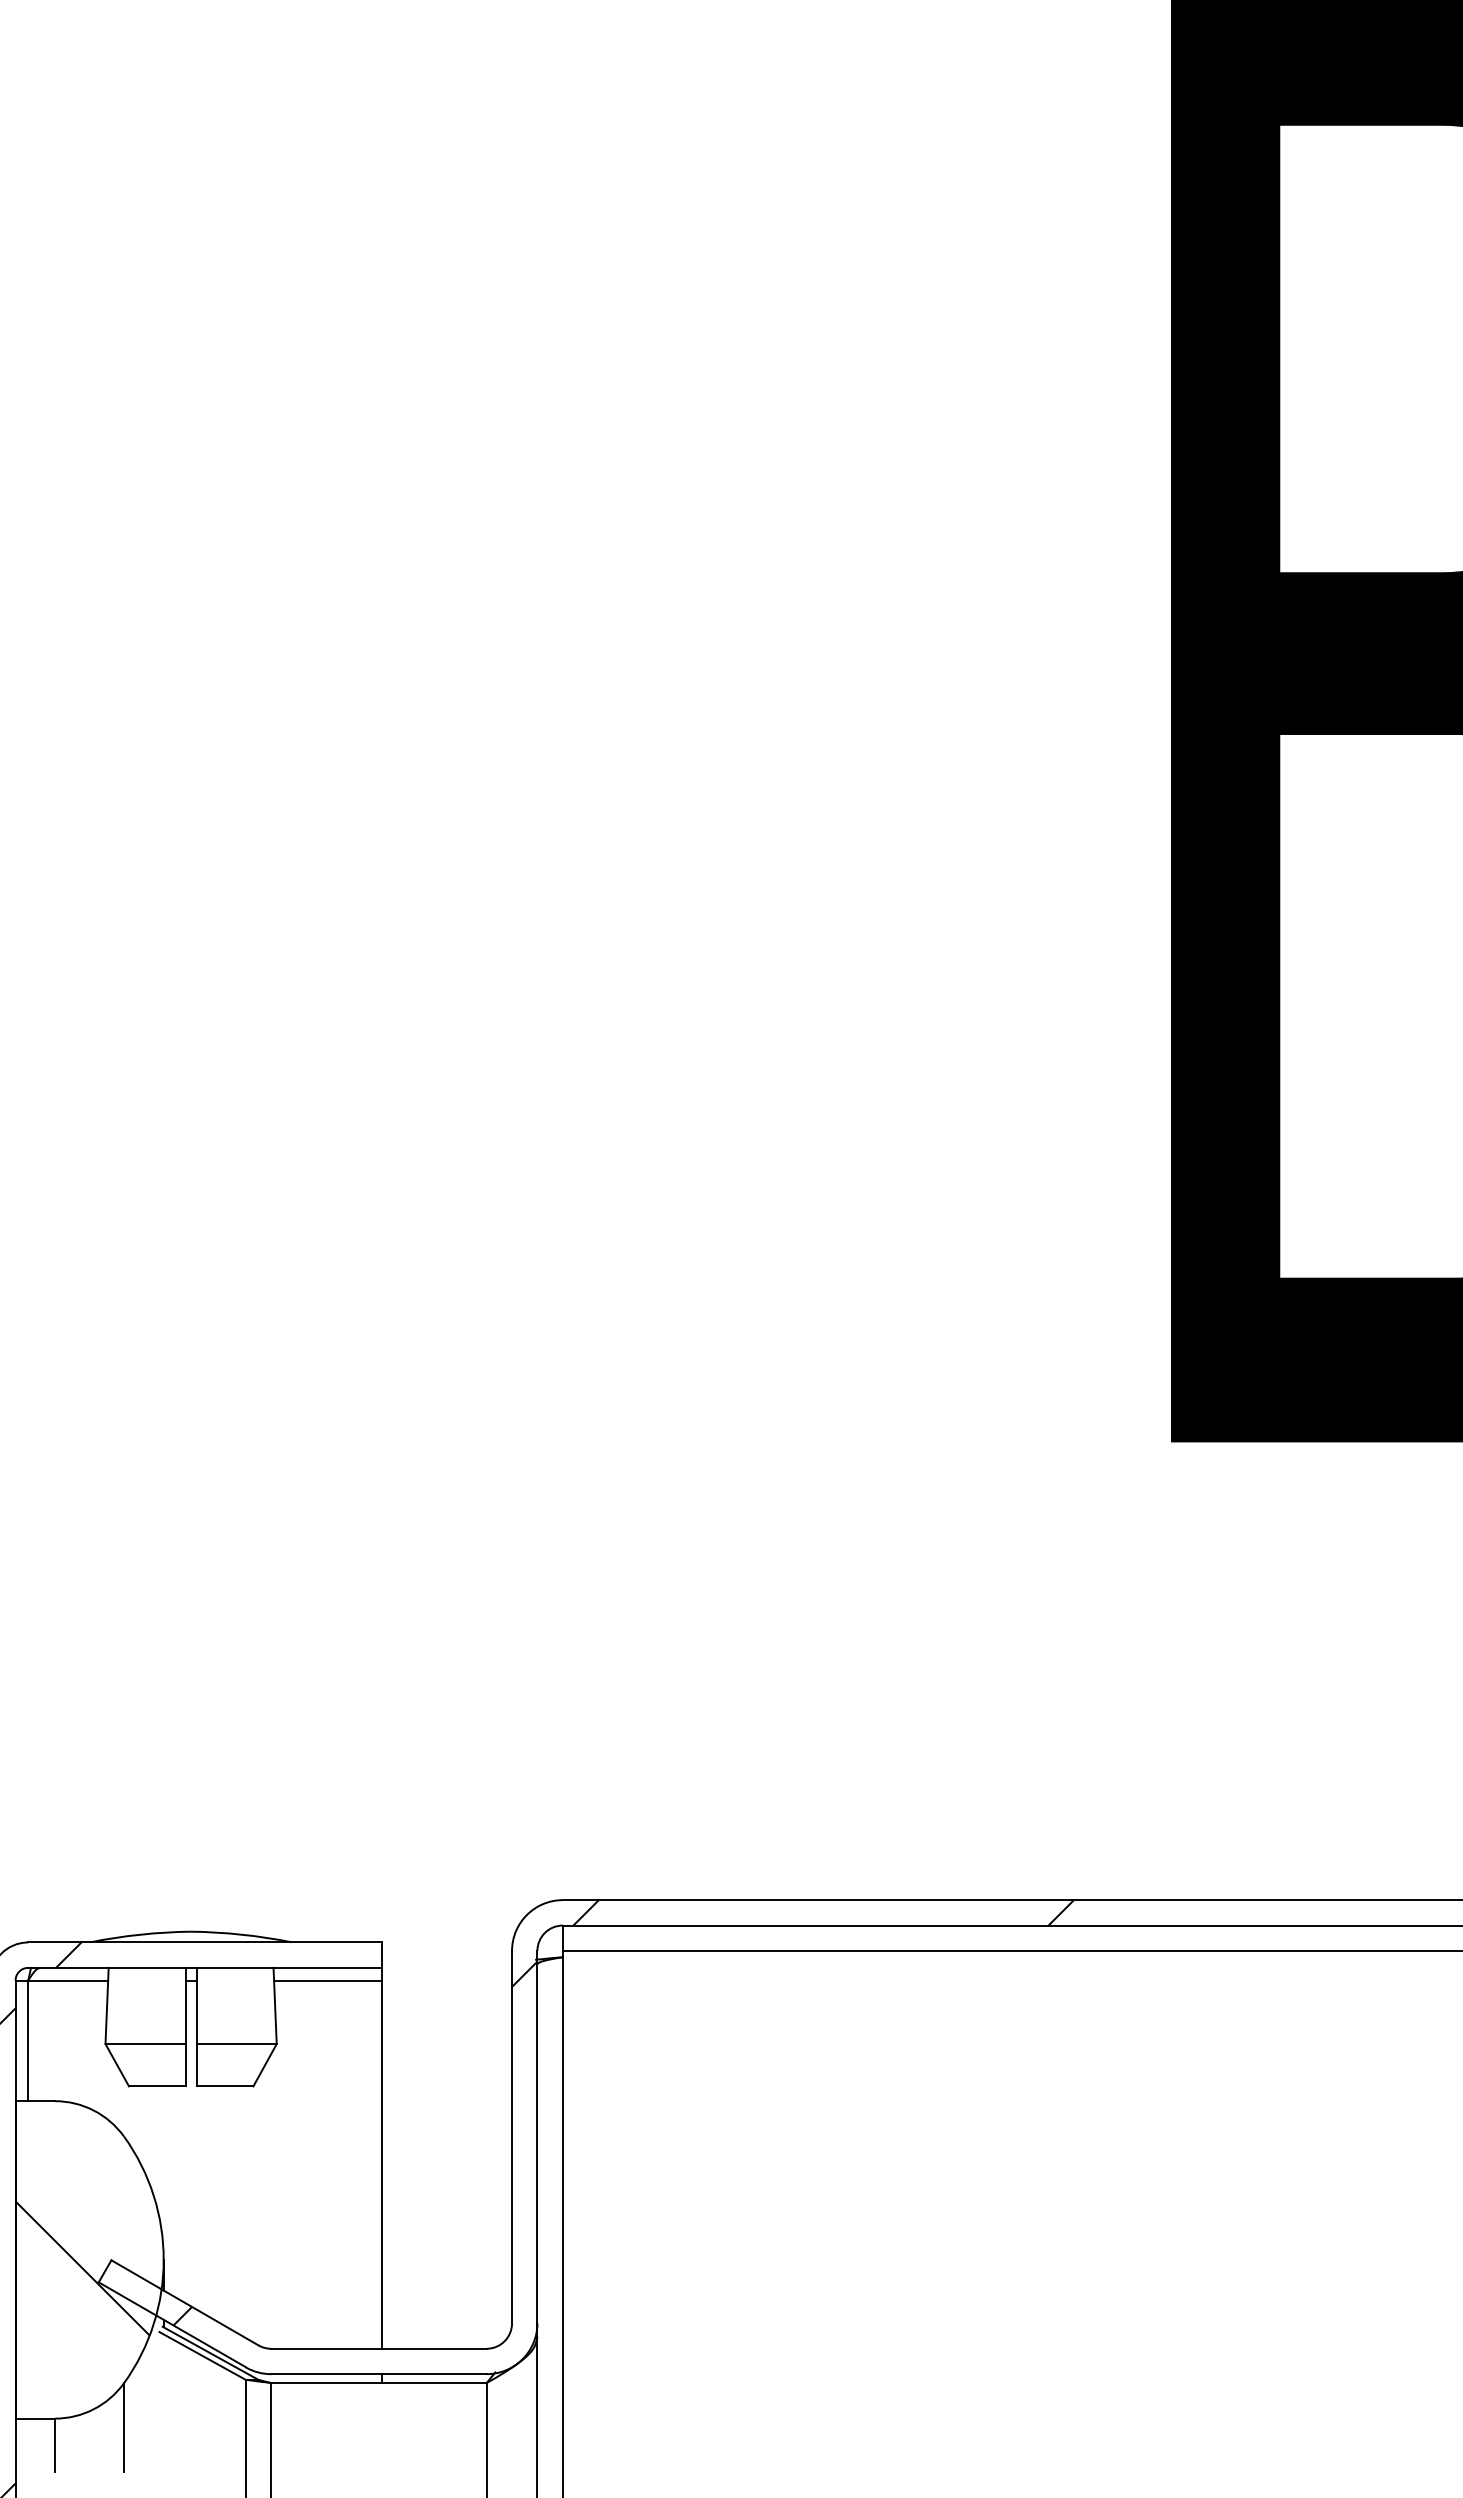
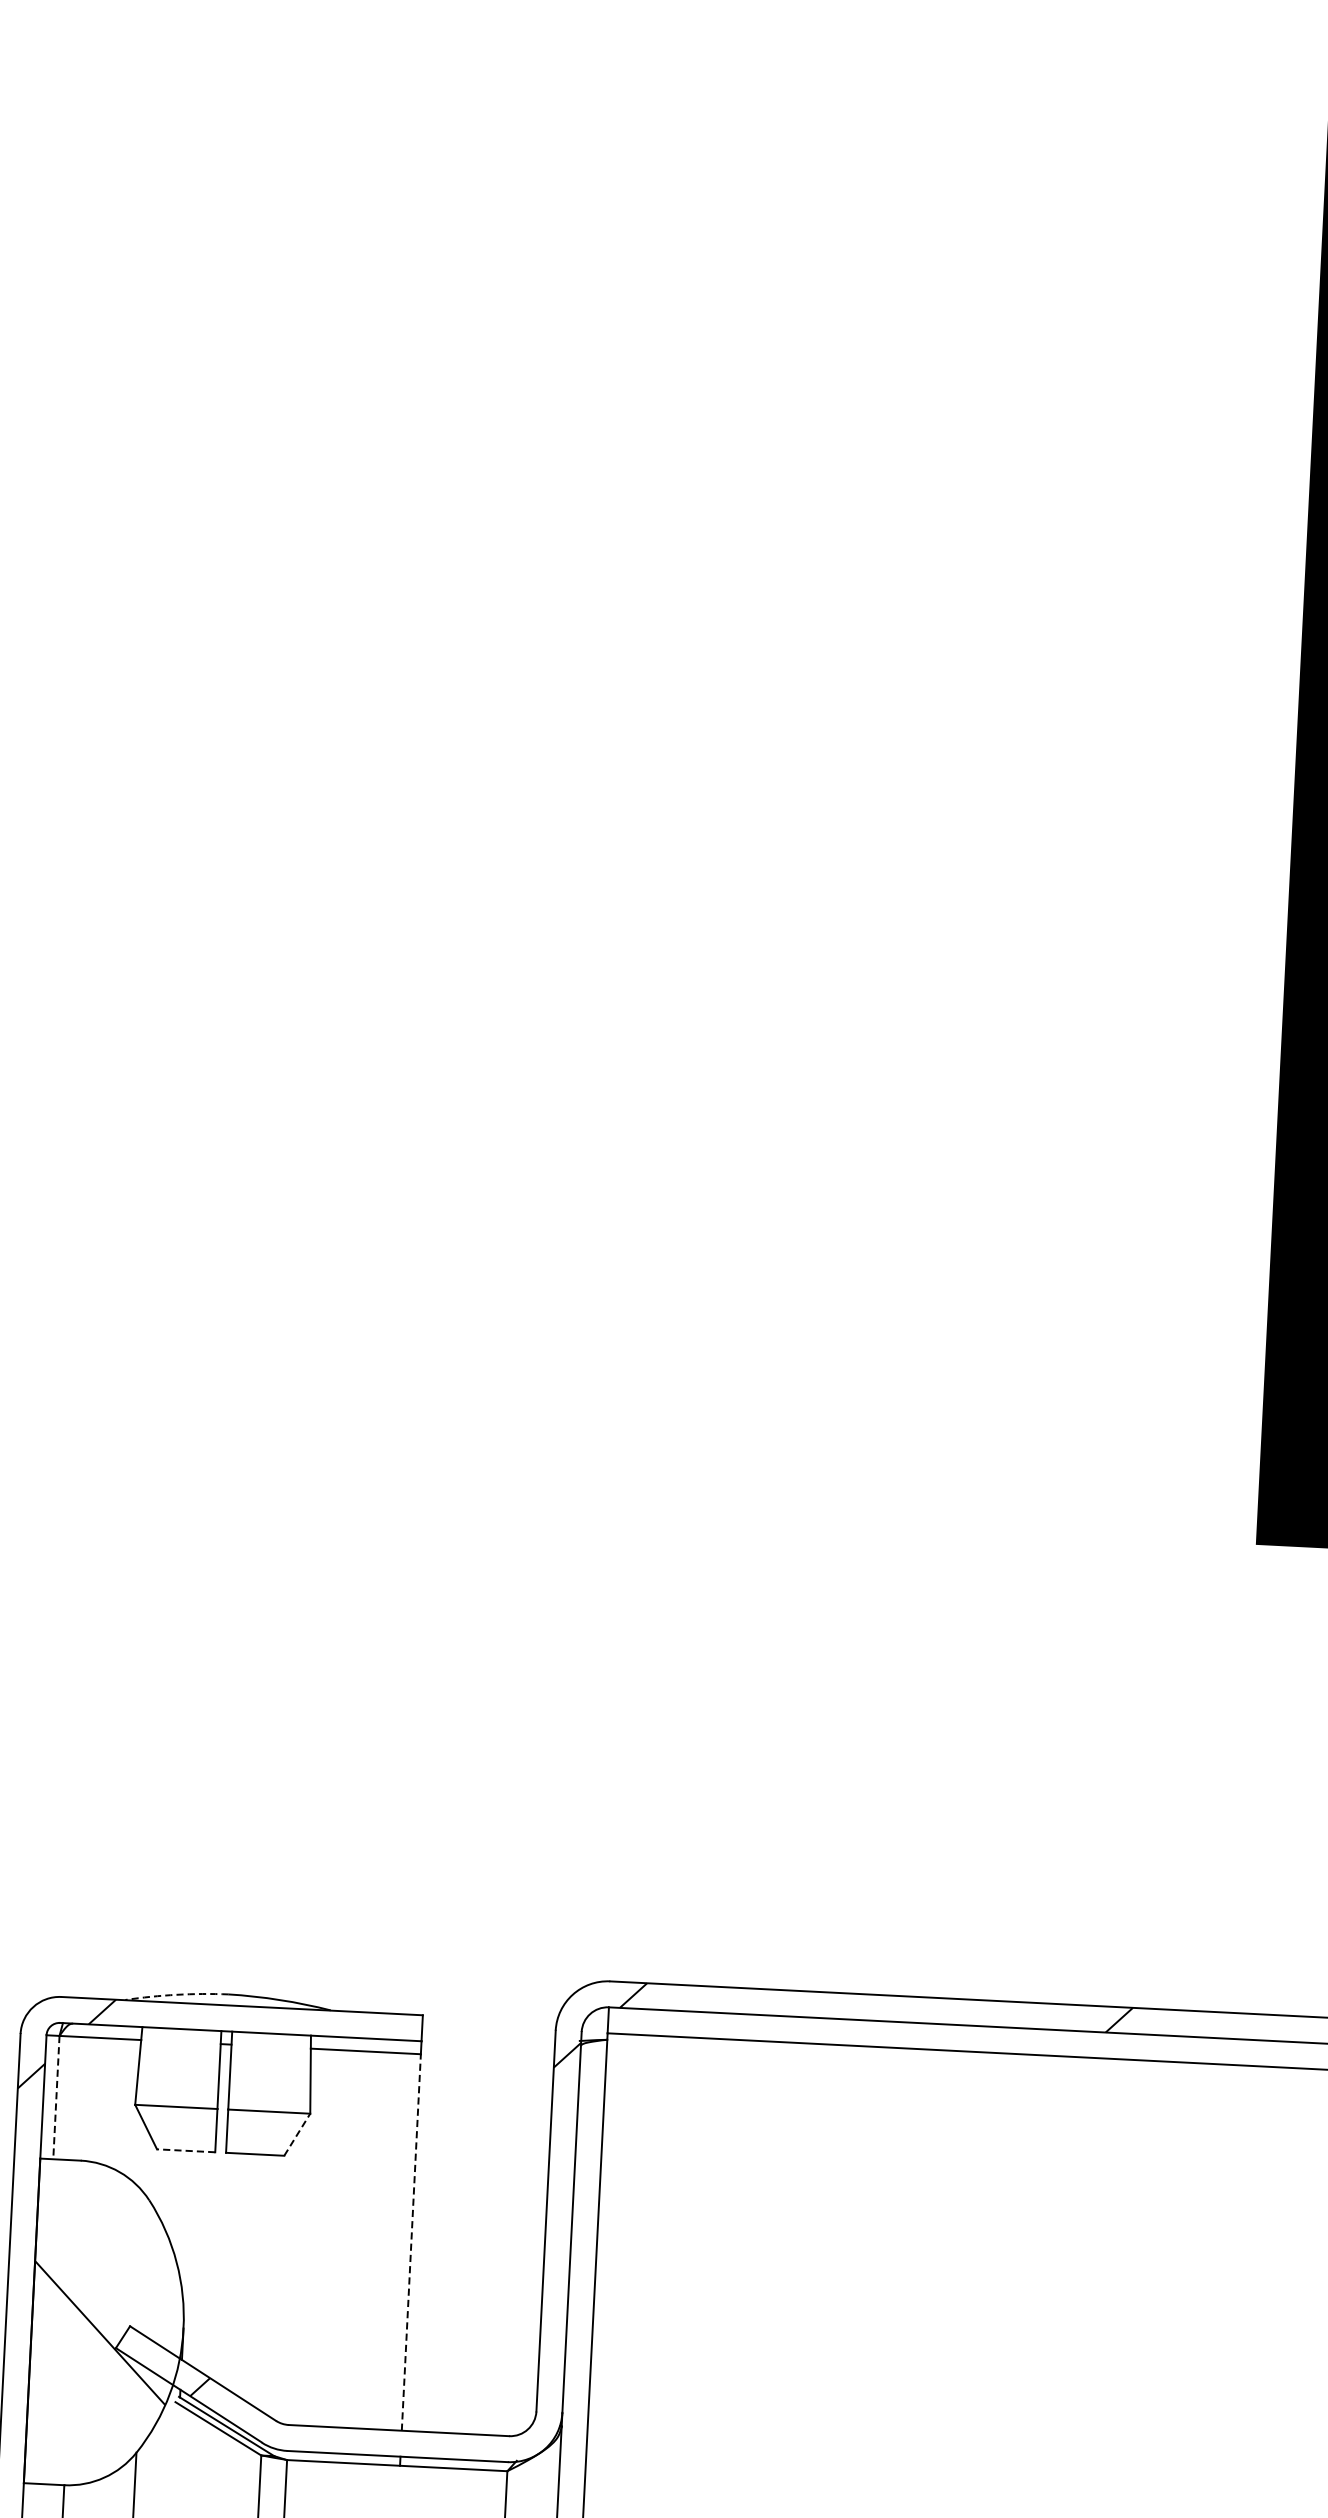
arc: (140, 1934) -> (176, 1994), solid -> dashed
line: (28, 2041) -> (56, 2098), solid -> dashed
line: (265, 2064) -> (297, 2134), solid -> dashed
line: (156, 2086) -> (185, 2150), solid -> dashed
line: (381, 2164) -> (411, 2242), solid -> dashed

